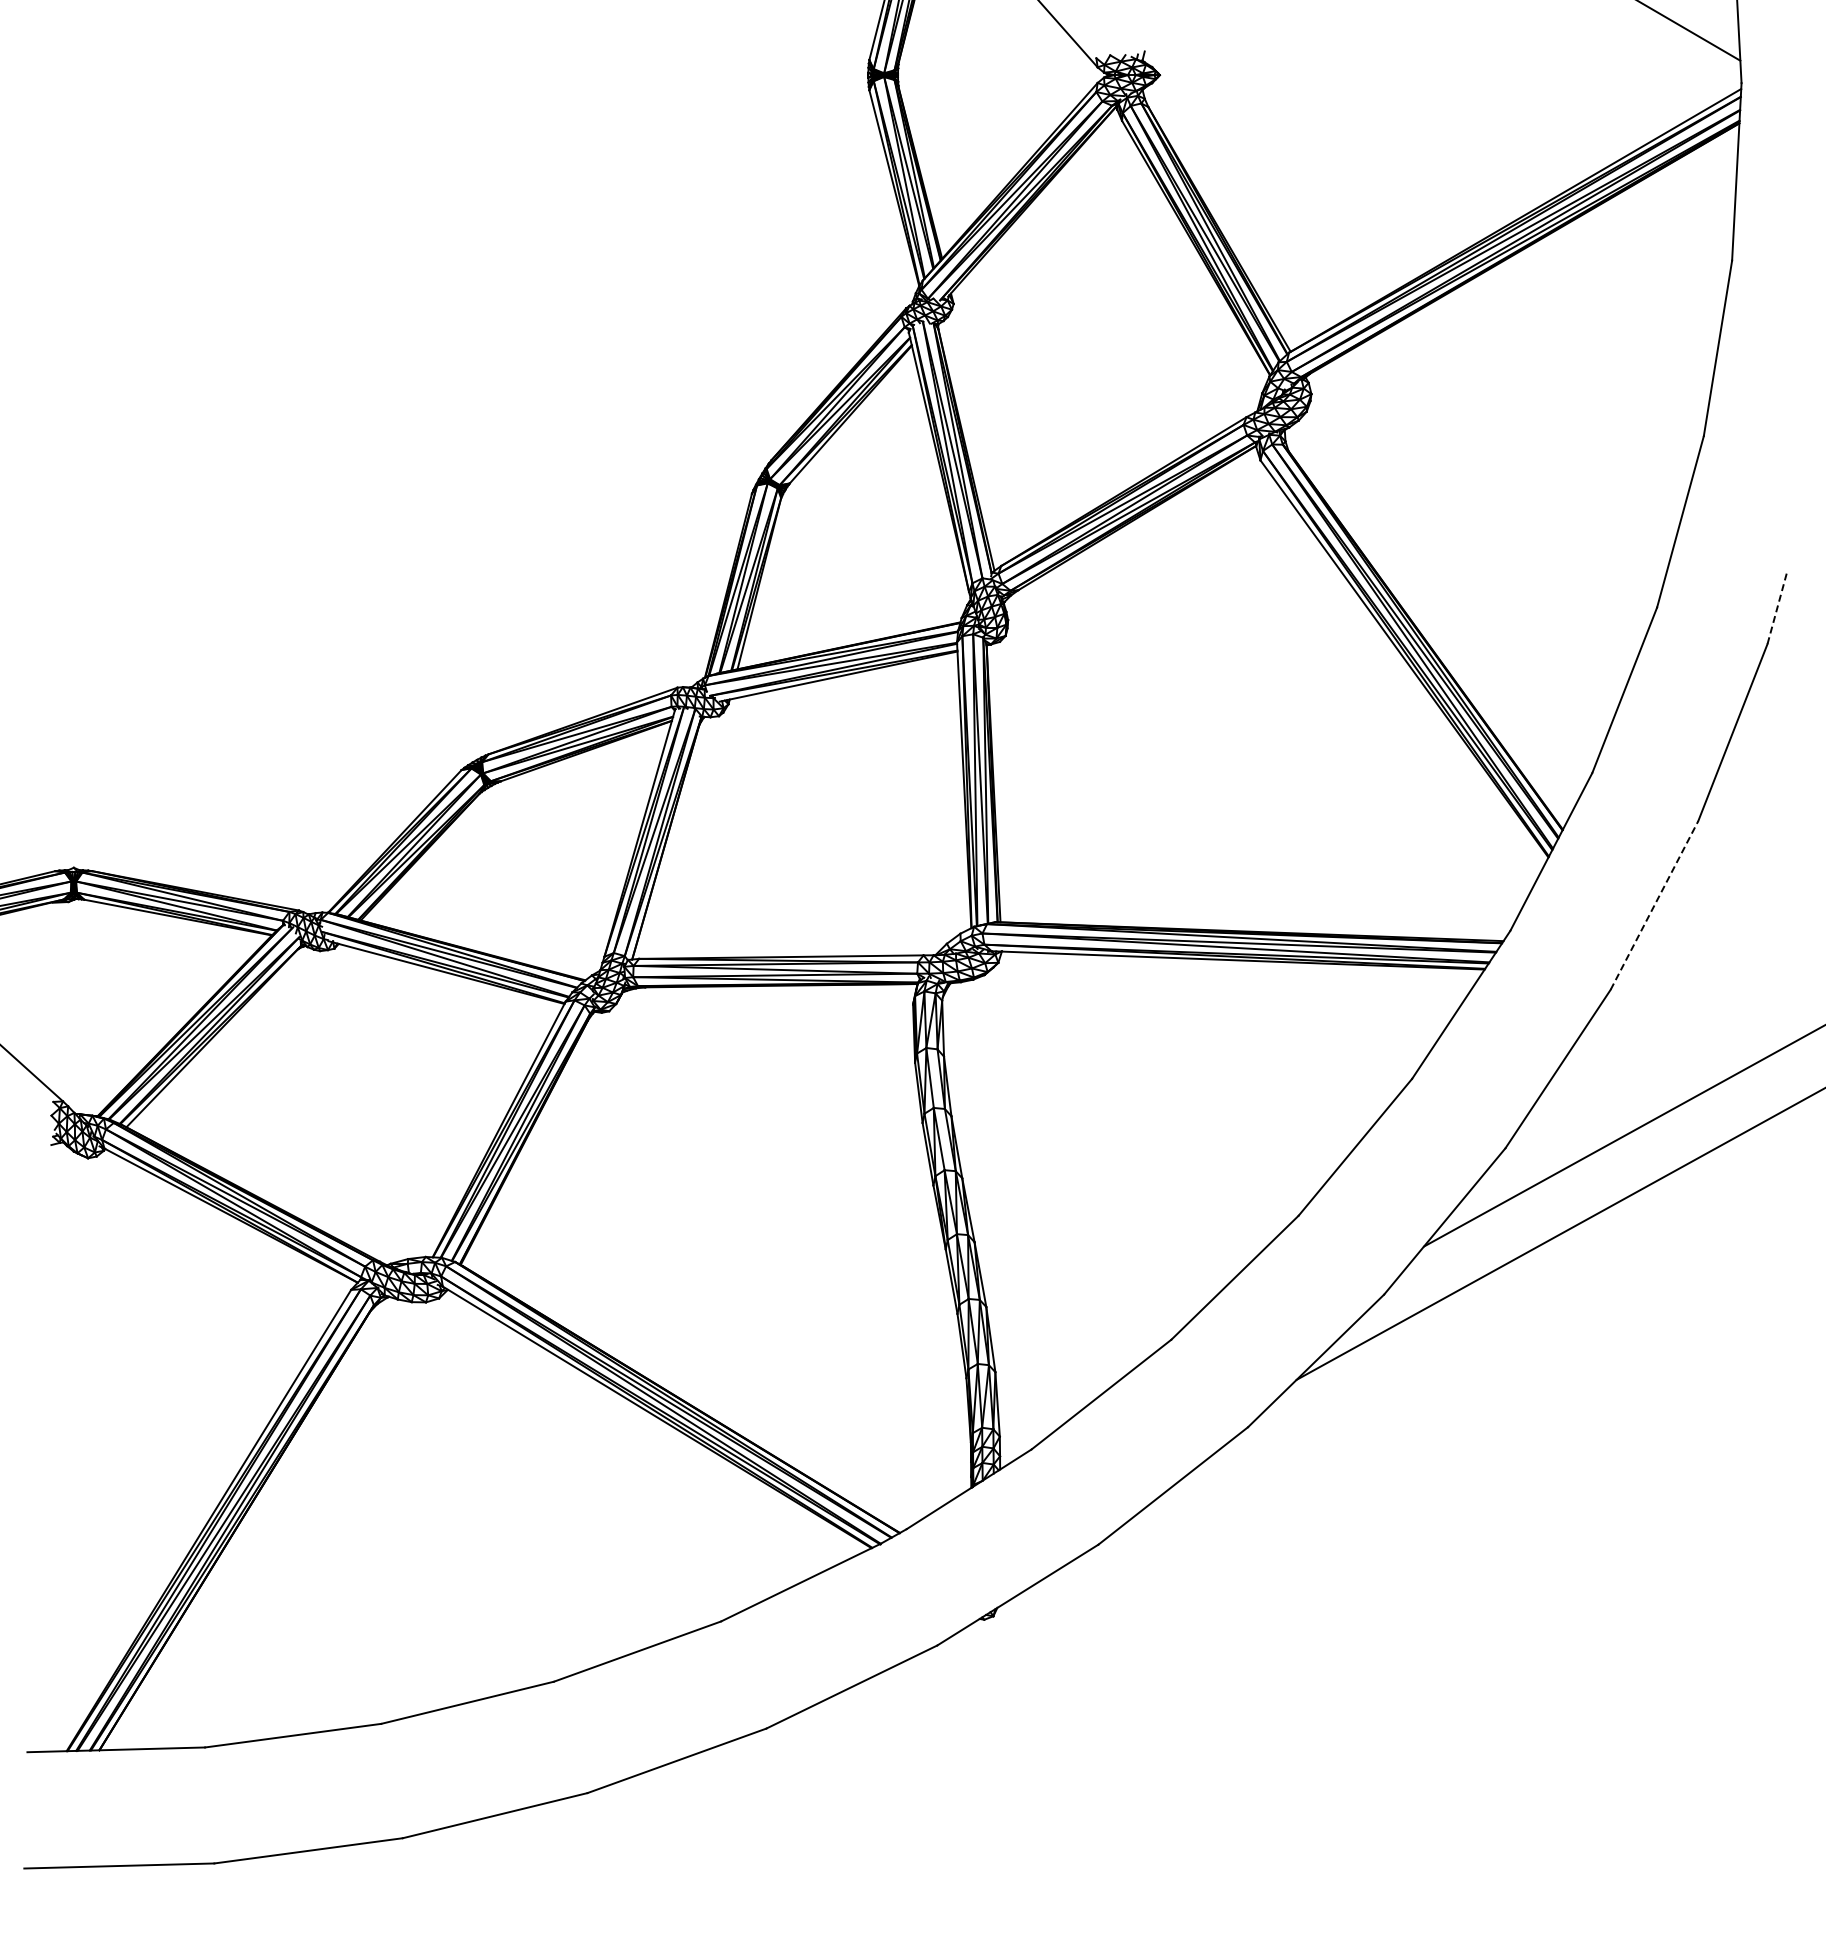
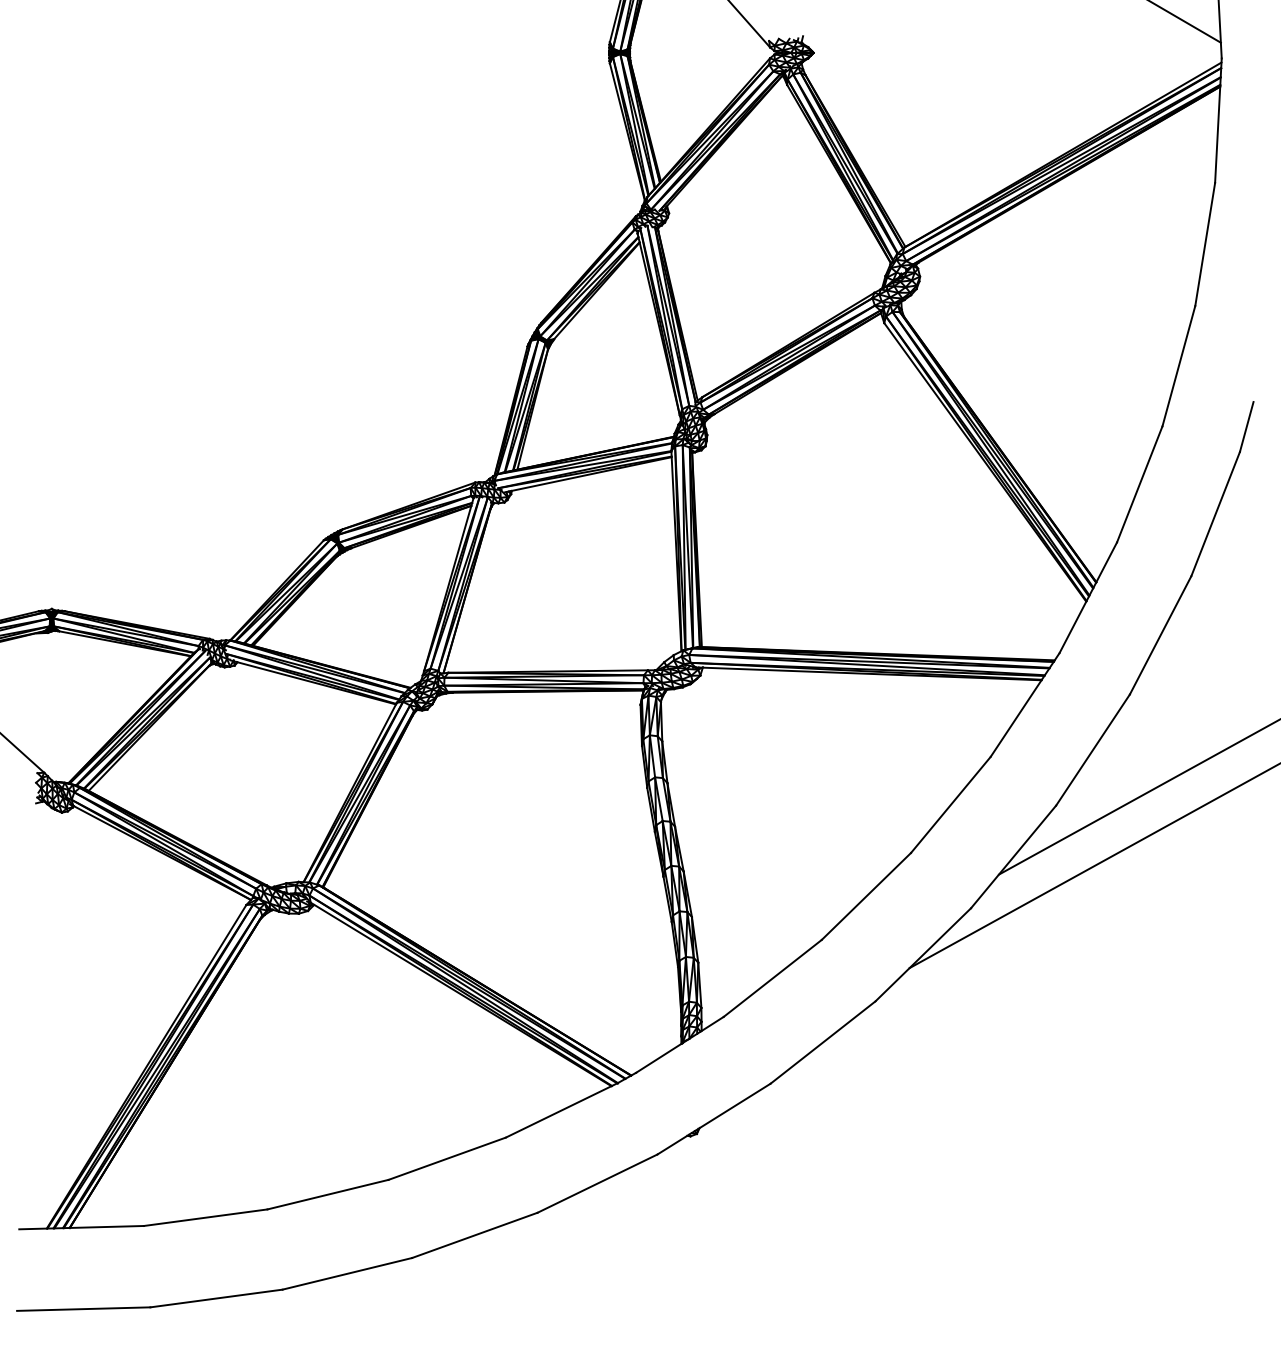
line: (1777, 608) -> (1246, 426), dashed -> solid
line: (1654, 905) -> (1160, 635), dashed -> solid

